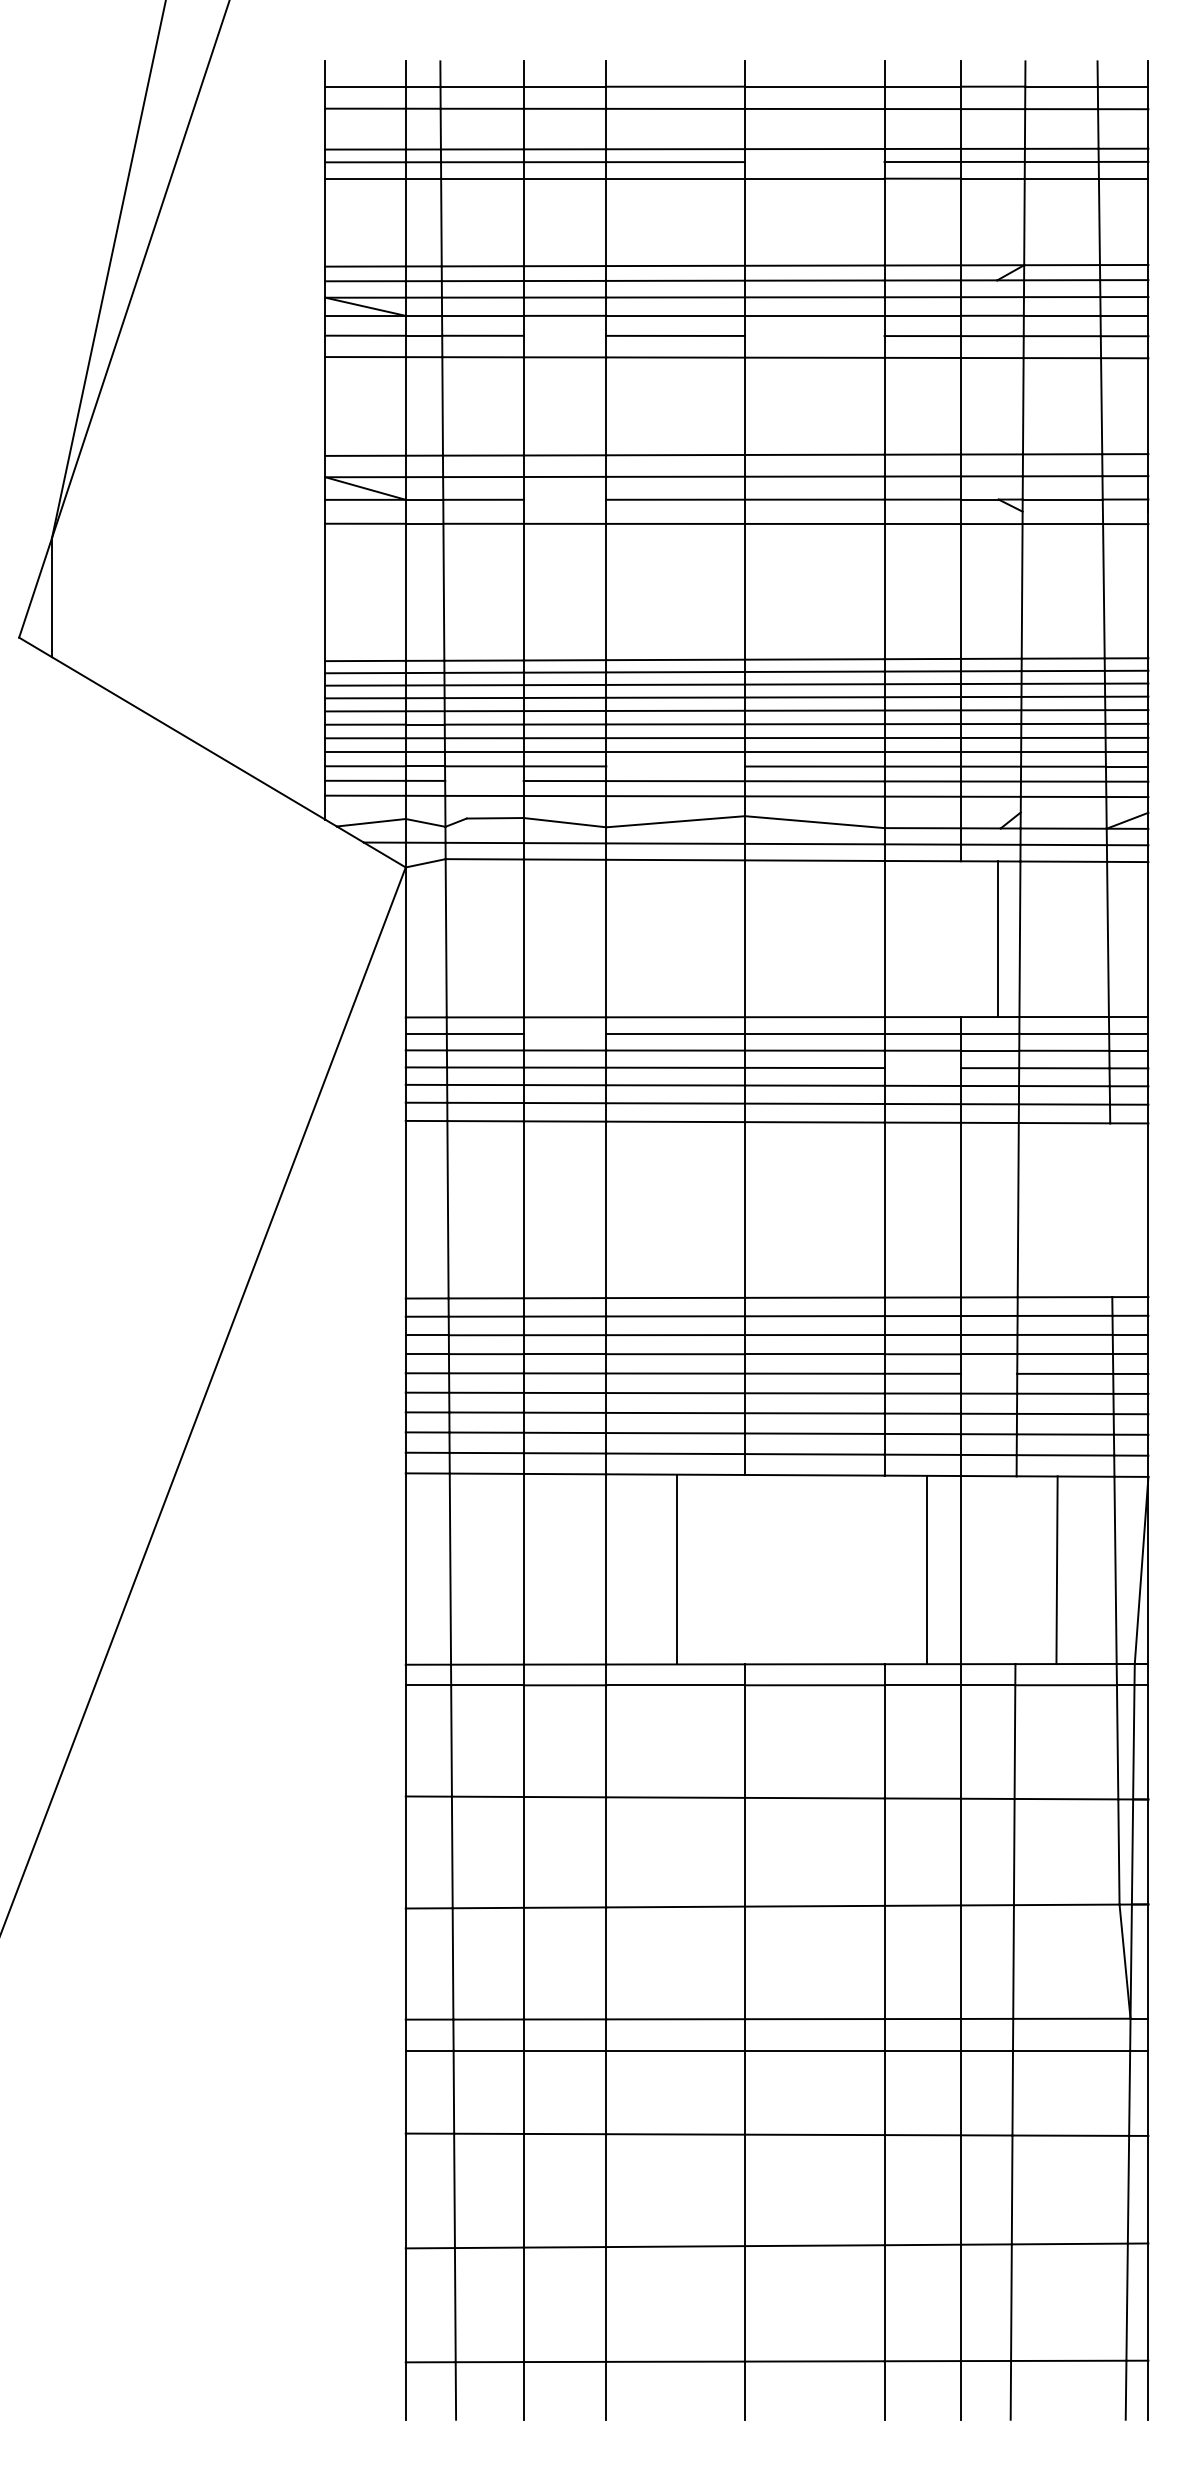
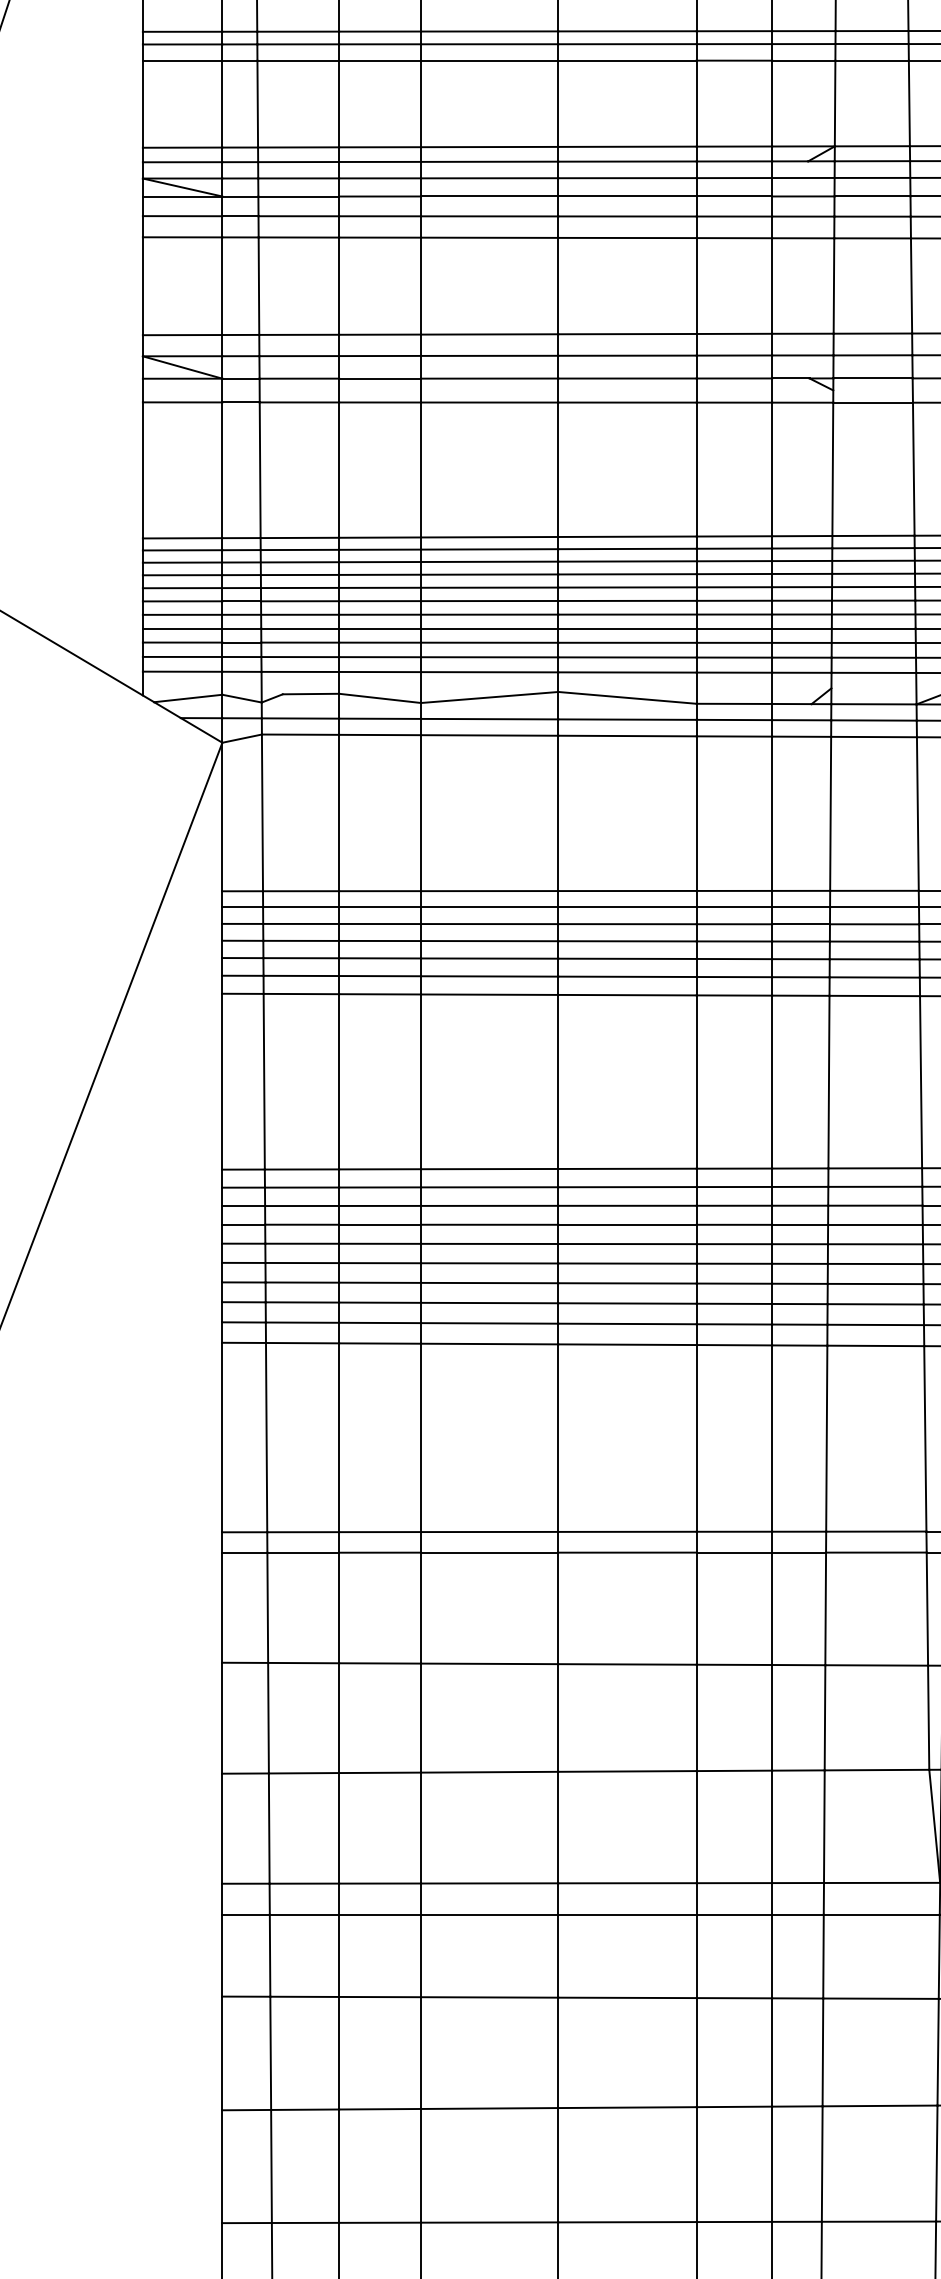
line: (814, 162) -> (627, 44), added
line: (564, 335) -> (379, 215), added
line: (814, 335) -> (627, 215), added
line: (564, 499) -> (379, 378), added
line: (675, 766) -> (489, 642), added
line: (484, 780) -> (300, 656), added
line: (997, 939) -> (771, 814), moved
line: (564, 1033) -> (379, 907), added
line: (922, 1068) -> (734, 941), added
line: (1111, 1210) -> (921, 1082), added
line: (988, 1373) -> (799, 1243), added
line: (677, 1569) -> (558, 1437), moved
line: (926, 1569) -> (696, 1437), moved
line: (1056, 1570) -> (826, 1438), moved

